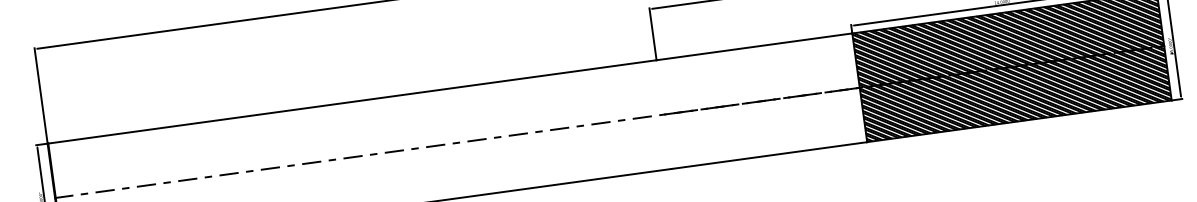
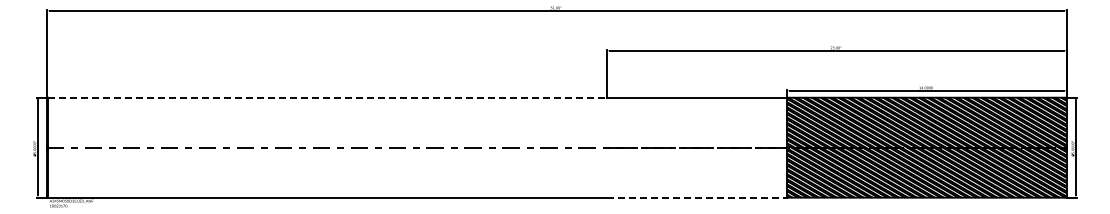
line: (352, 101) -> (327, 97), solid -> dashed
line: (769, 155) -> (697, 197), solid -> dashed

